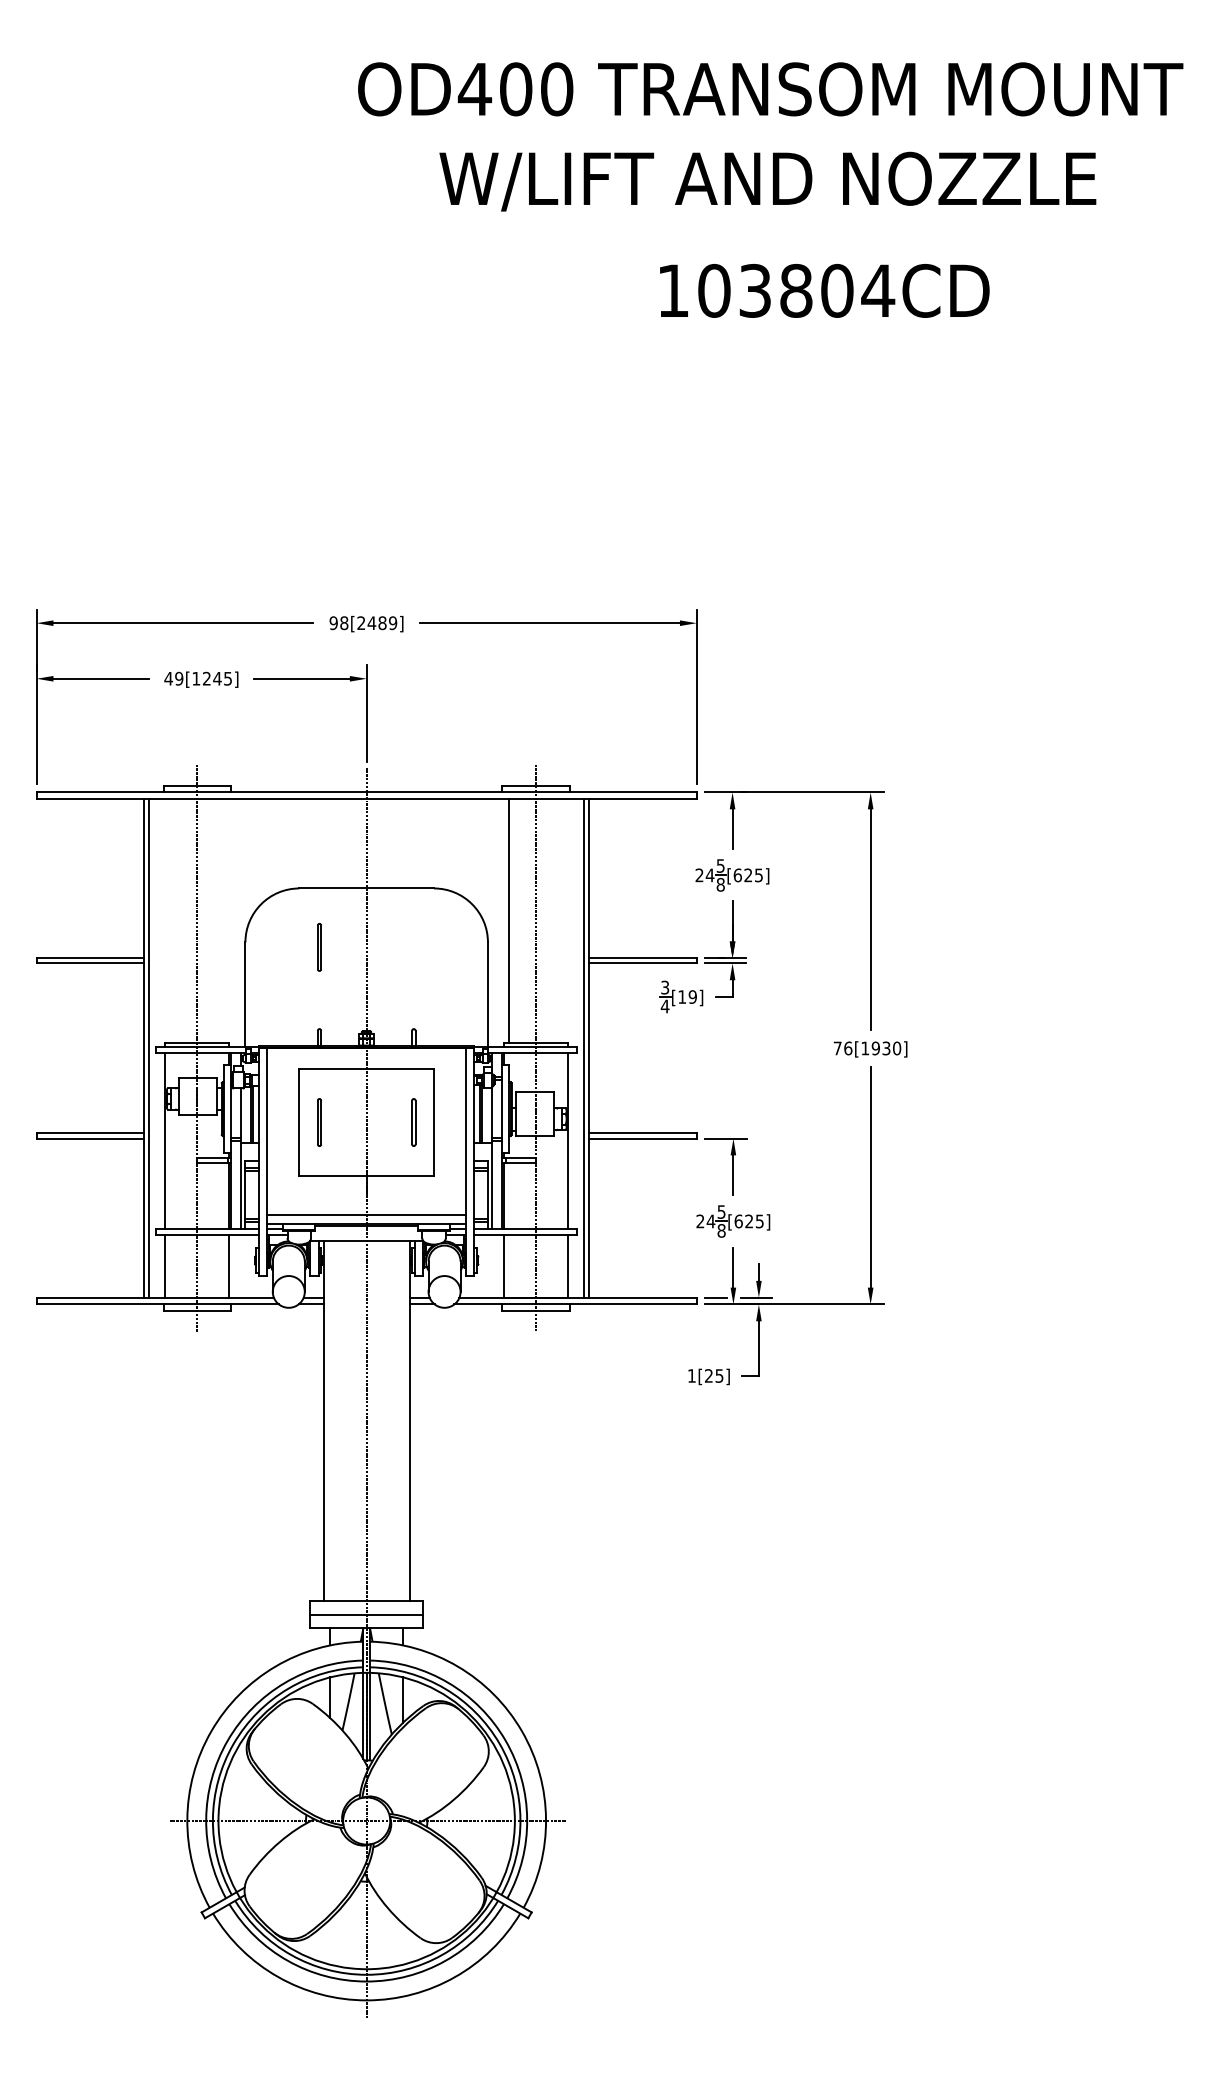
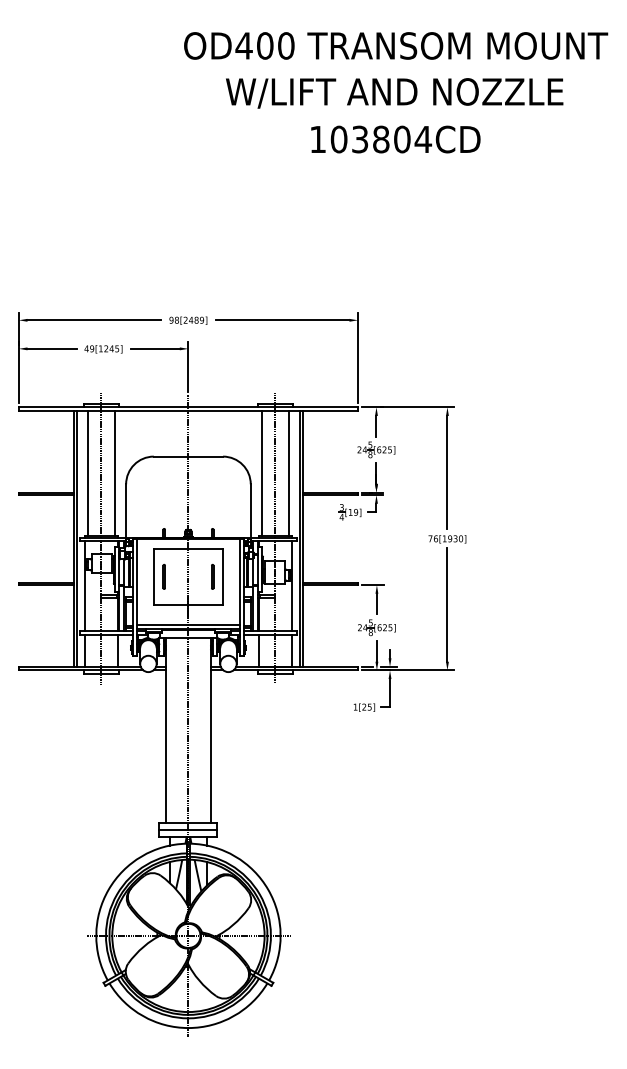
text: (824, 290) -> (395, 139), moved
line: (170, 921) -> (87, 473), added
line: (224, 921) -> (115, 473), added
line: (563, 921) -> (289, 473), added
line: (318, 946) -> (163, 486), removed

